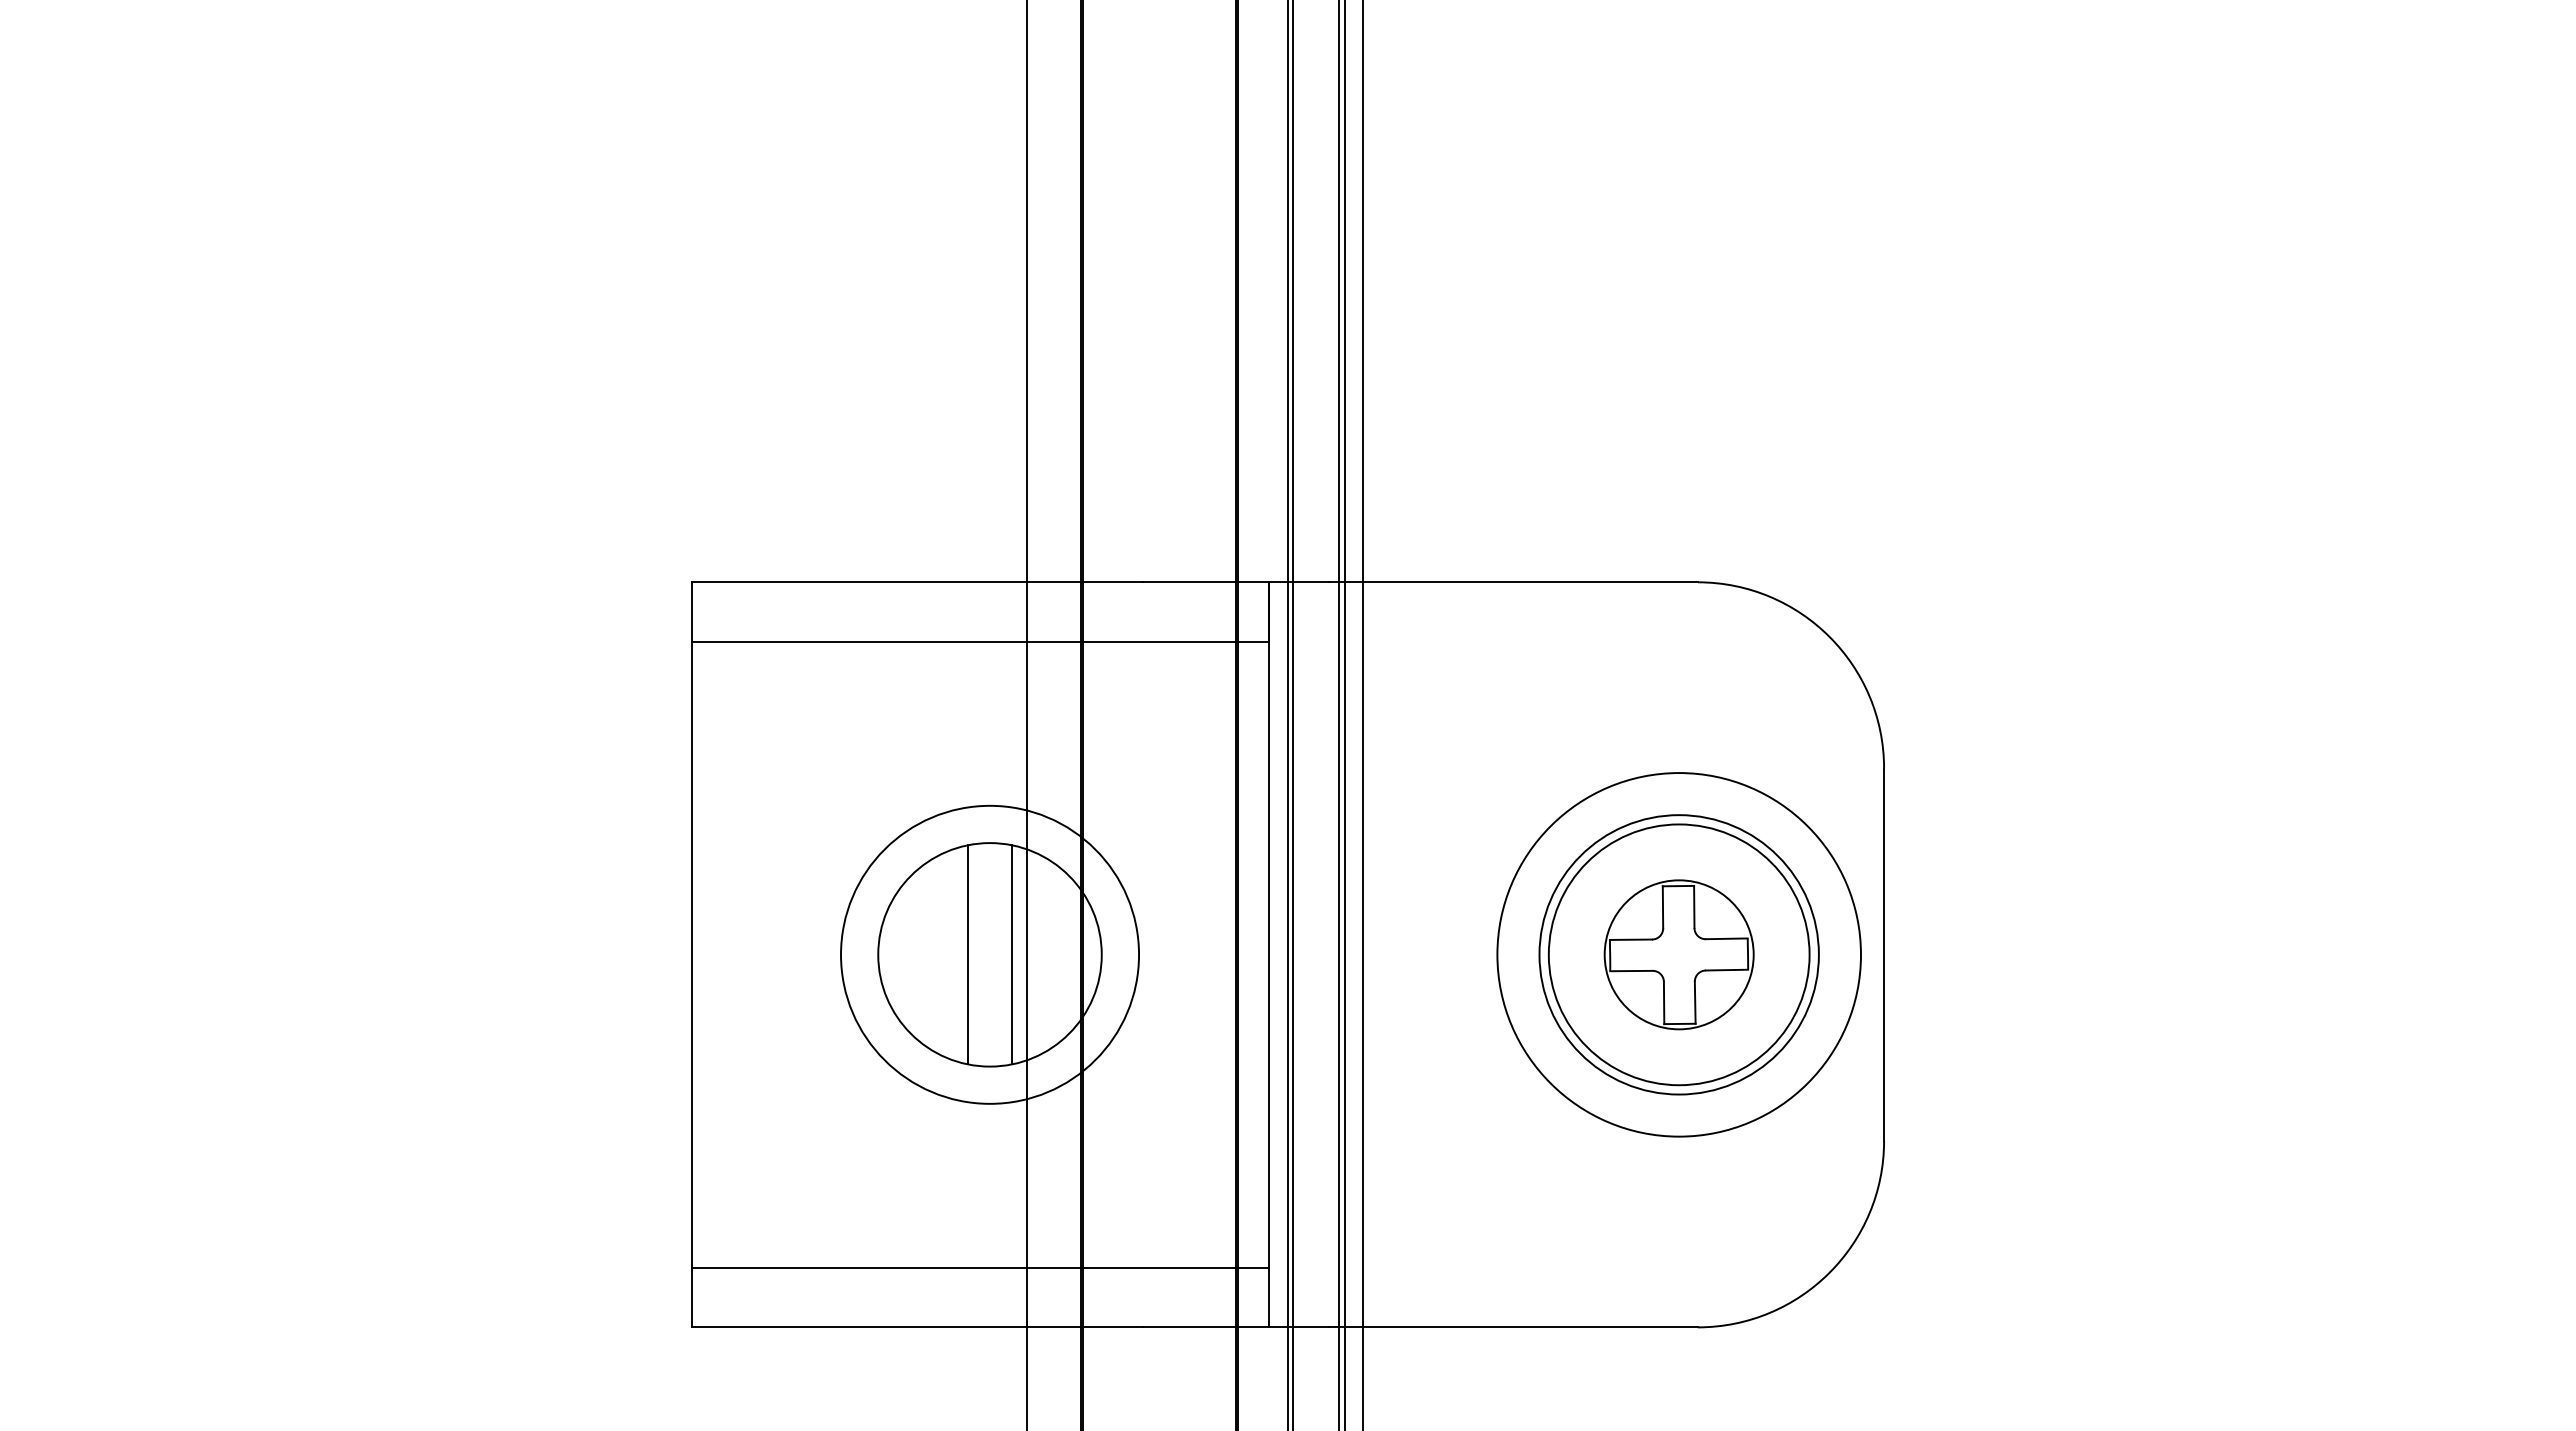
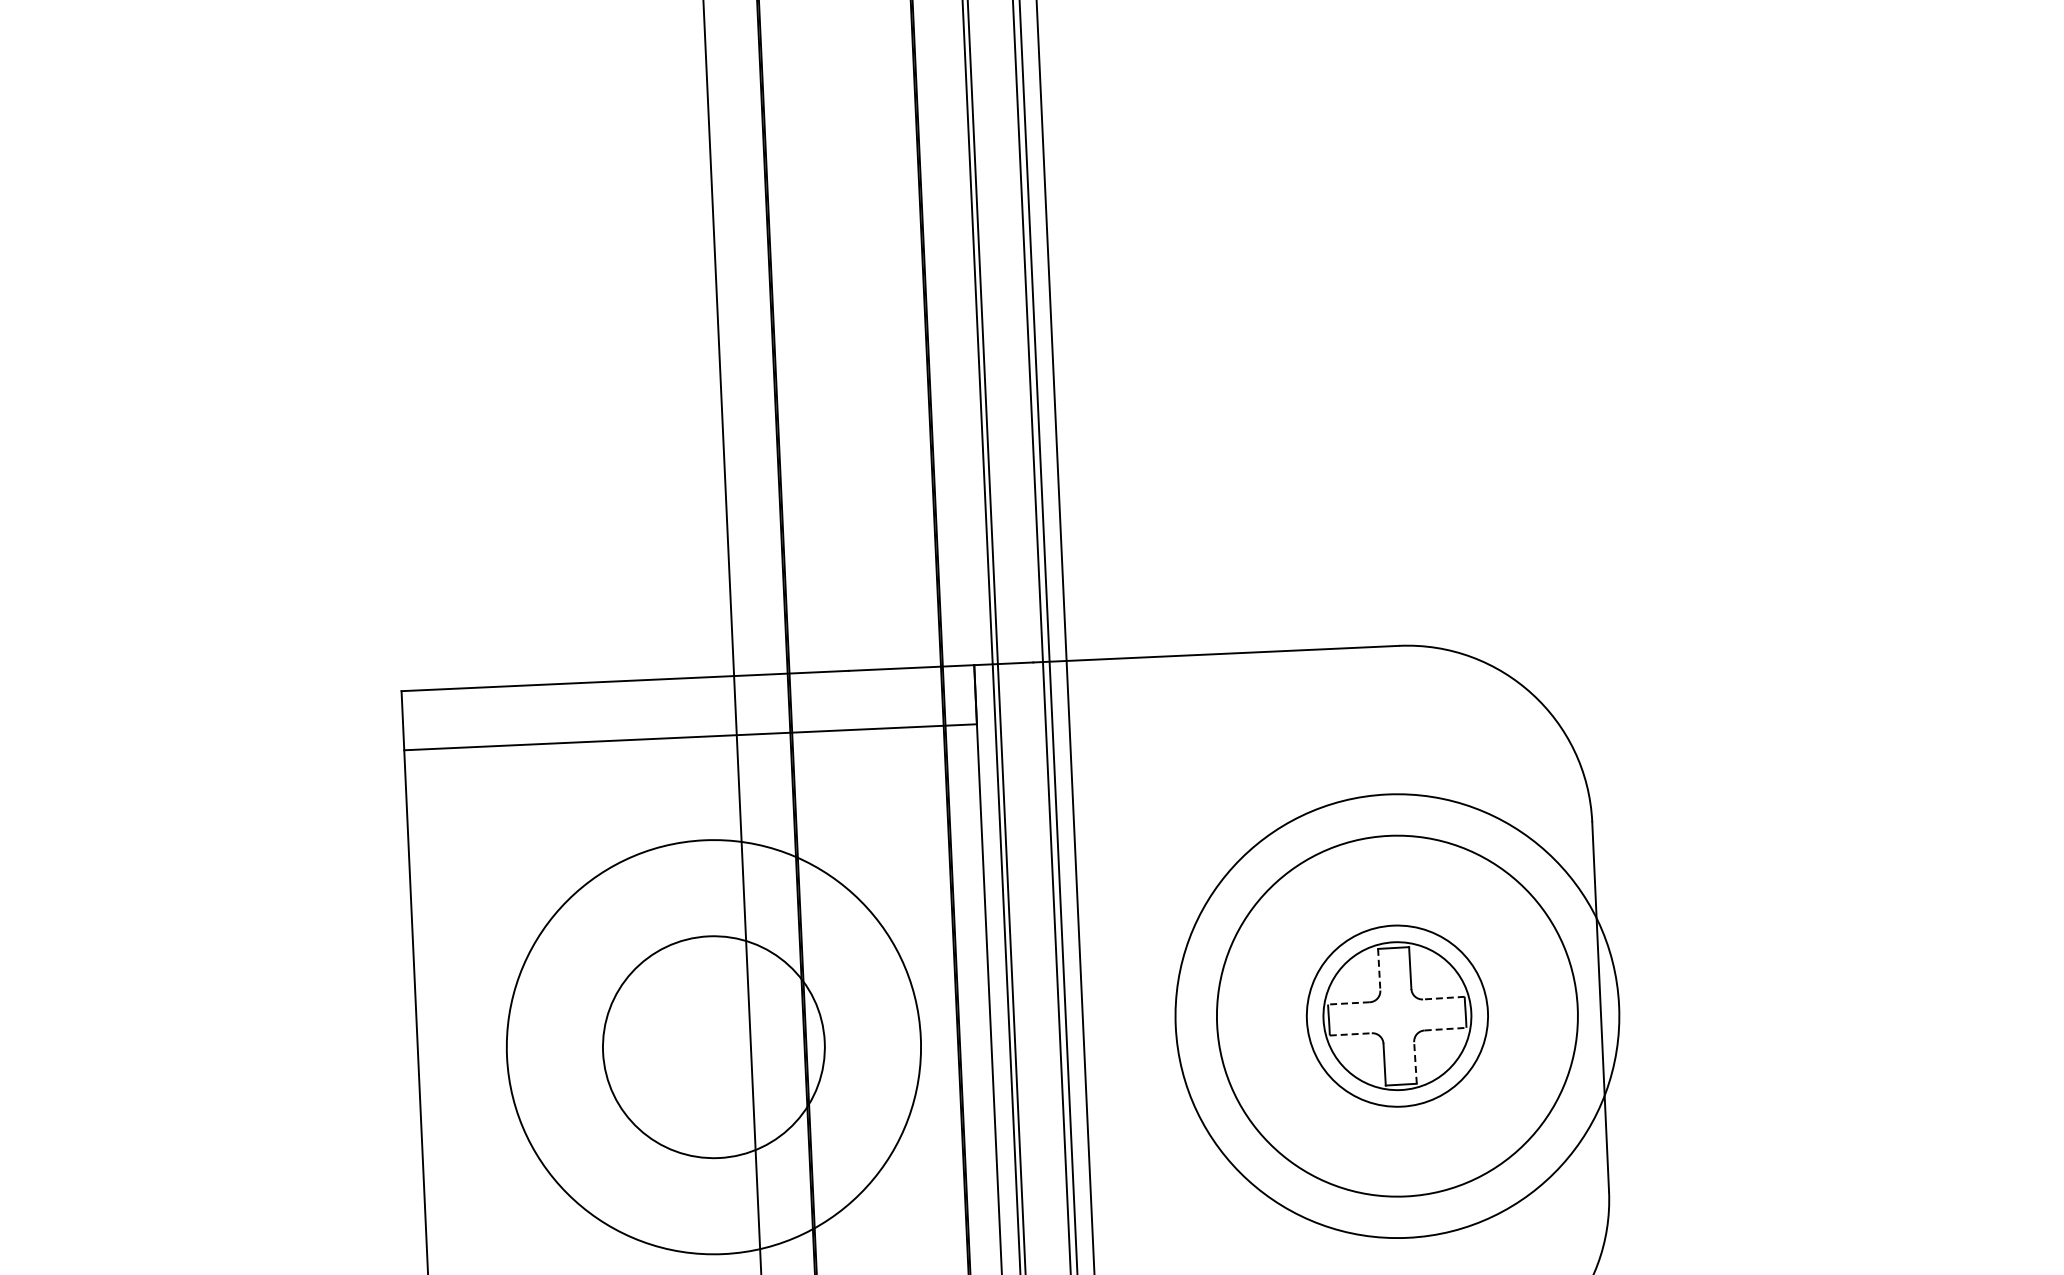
line: (1663, 907) -> (1379, 969), solid -> dashed
line: (1726, 938) -> (1443, 997), solid -> dashed
line: (1630, 939) -> (1348, 1003), solid -> dashed
line: (967, 954) -> (691, 1047), removed
circle: (990, 954) -> (714, 1046), size x1.4
line: (1012, 954) -> (736, 1045), removed
circle: (1678, 954) -> (1396, 1015), size x0.7
circle: (1678, 954) -> (1396, 1015), size x1.6
line: (1727, 970) -> (1446, 1029), solid -> dashed
line: (1631, 971) -> (1350, 1034), solid -> dashed
line: (1695, 1002) -> (1415, 1062), solid -> dashed

